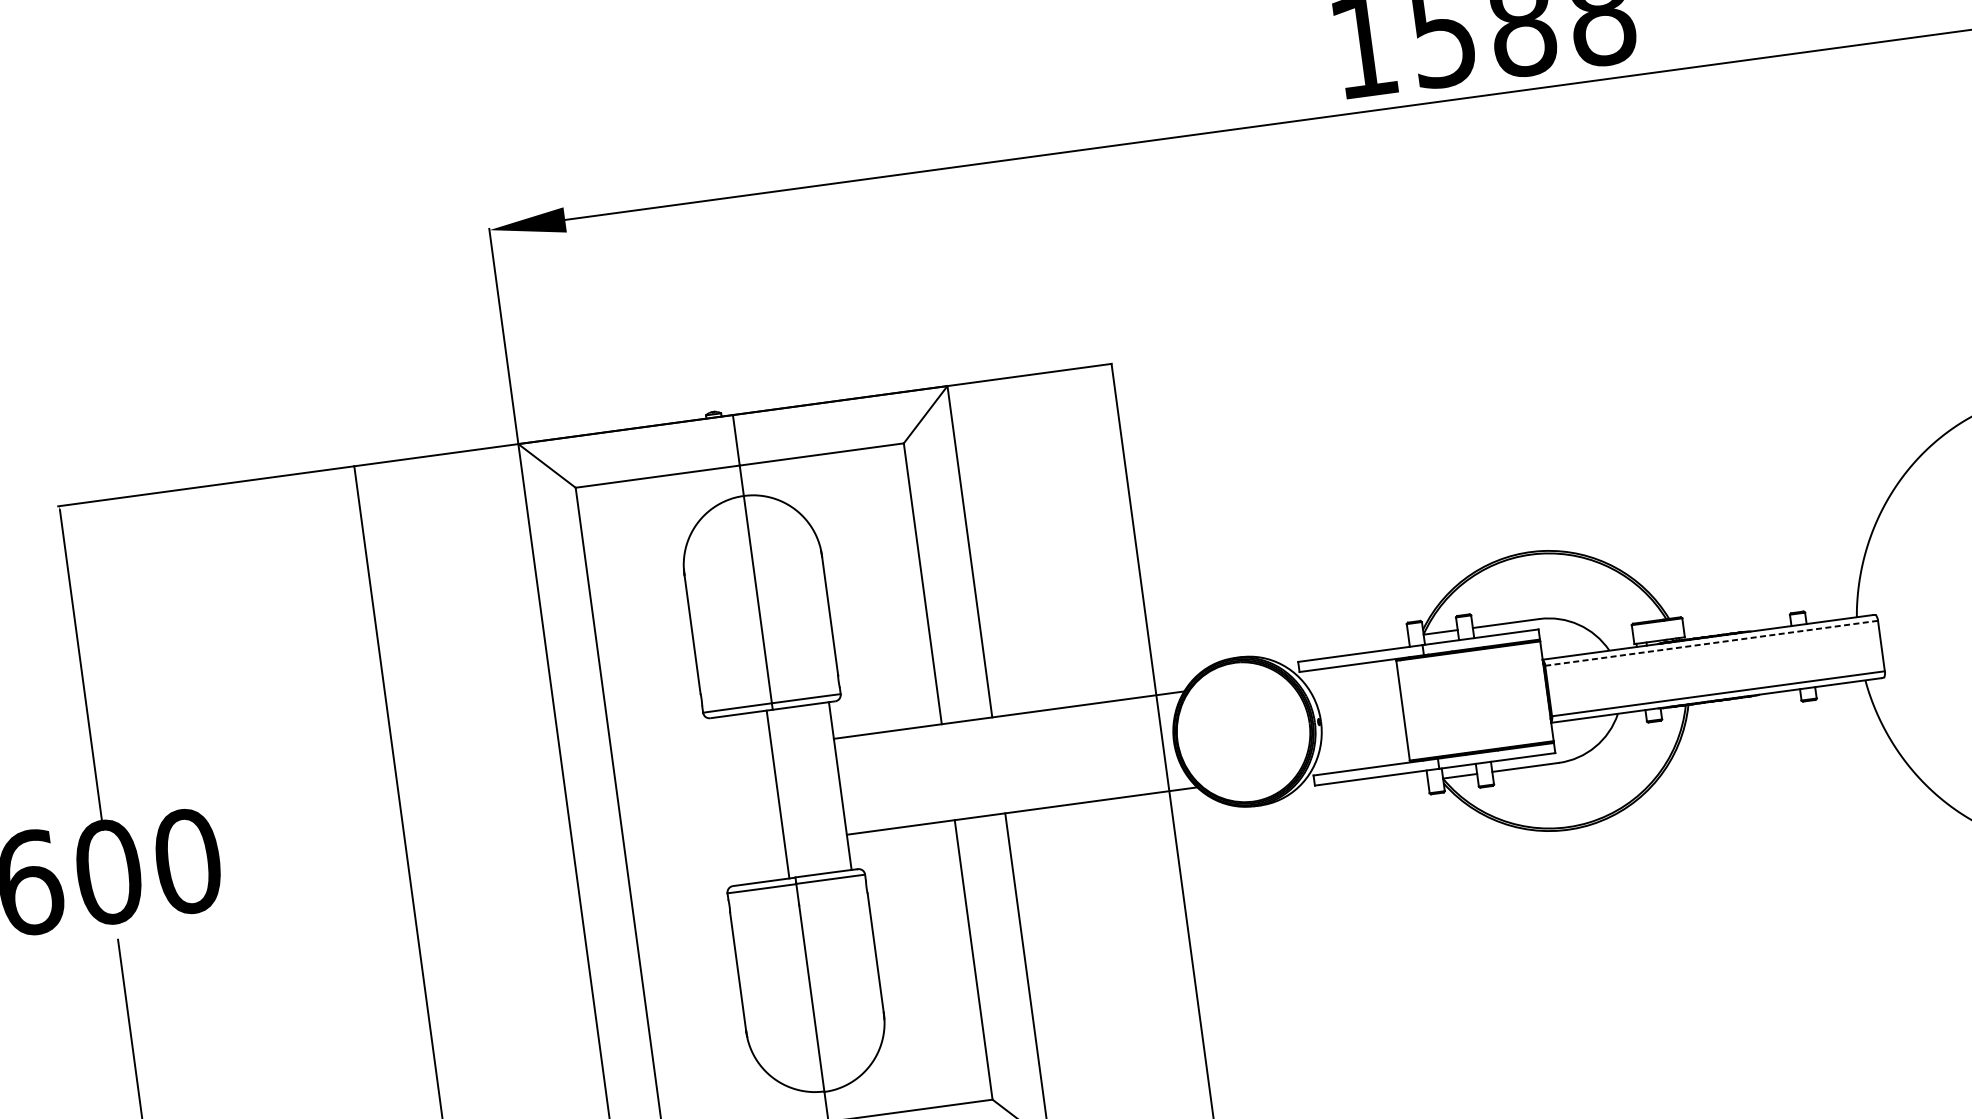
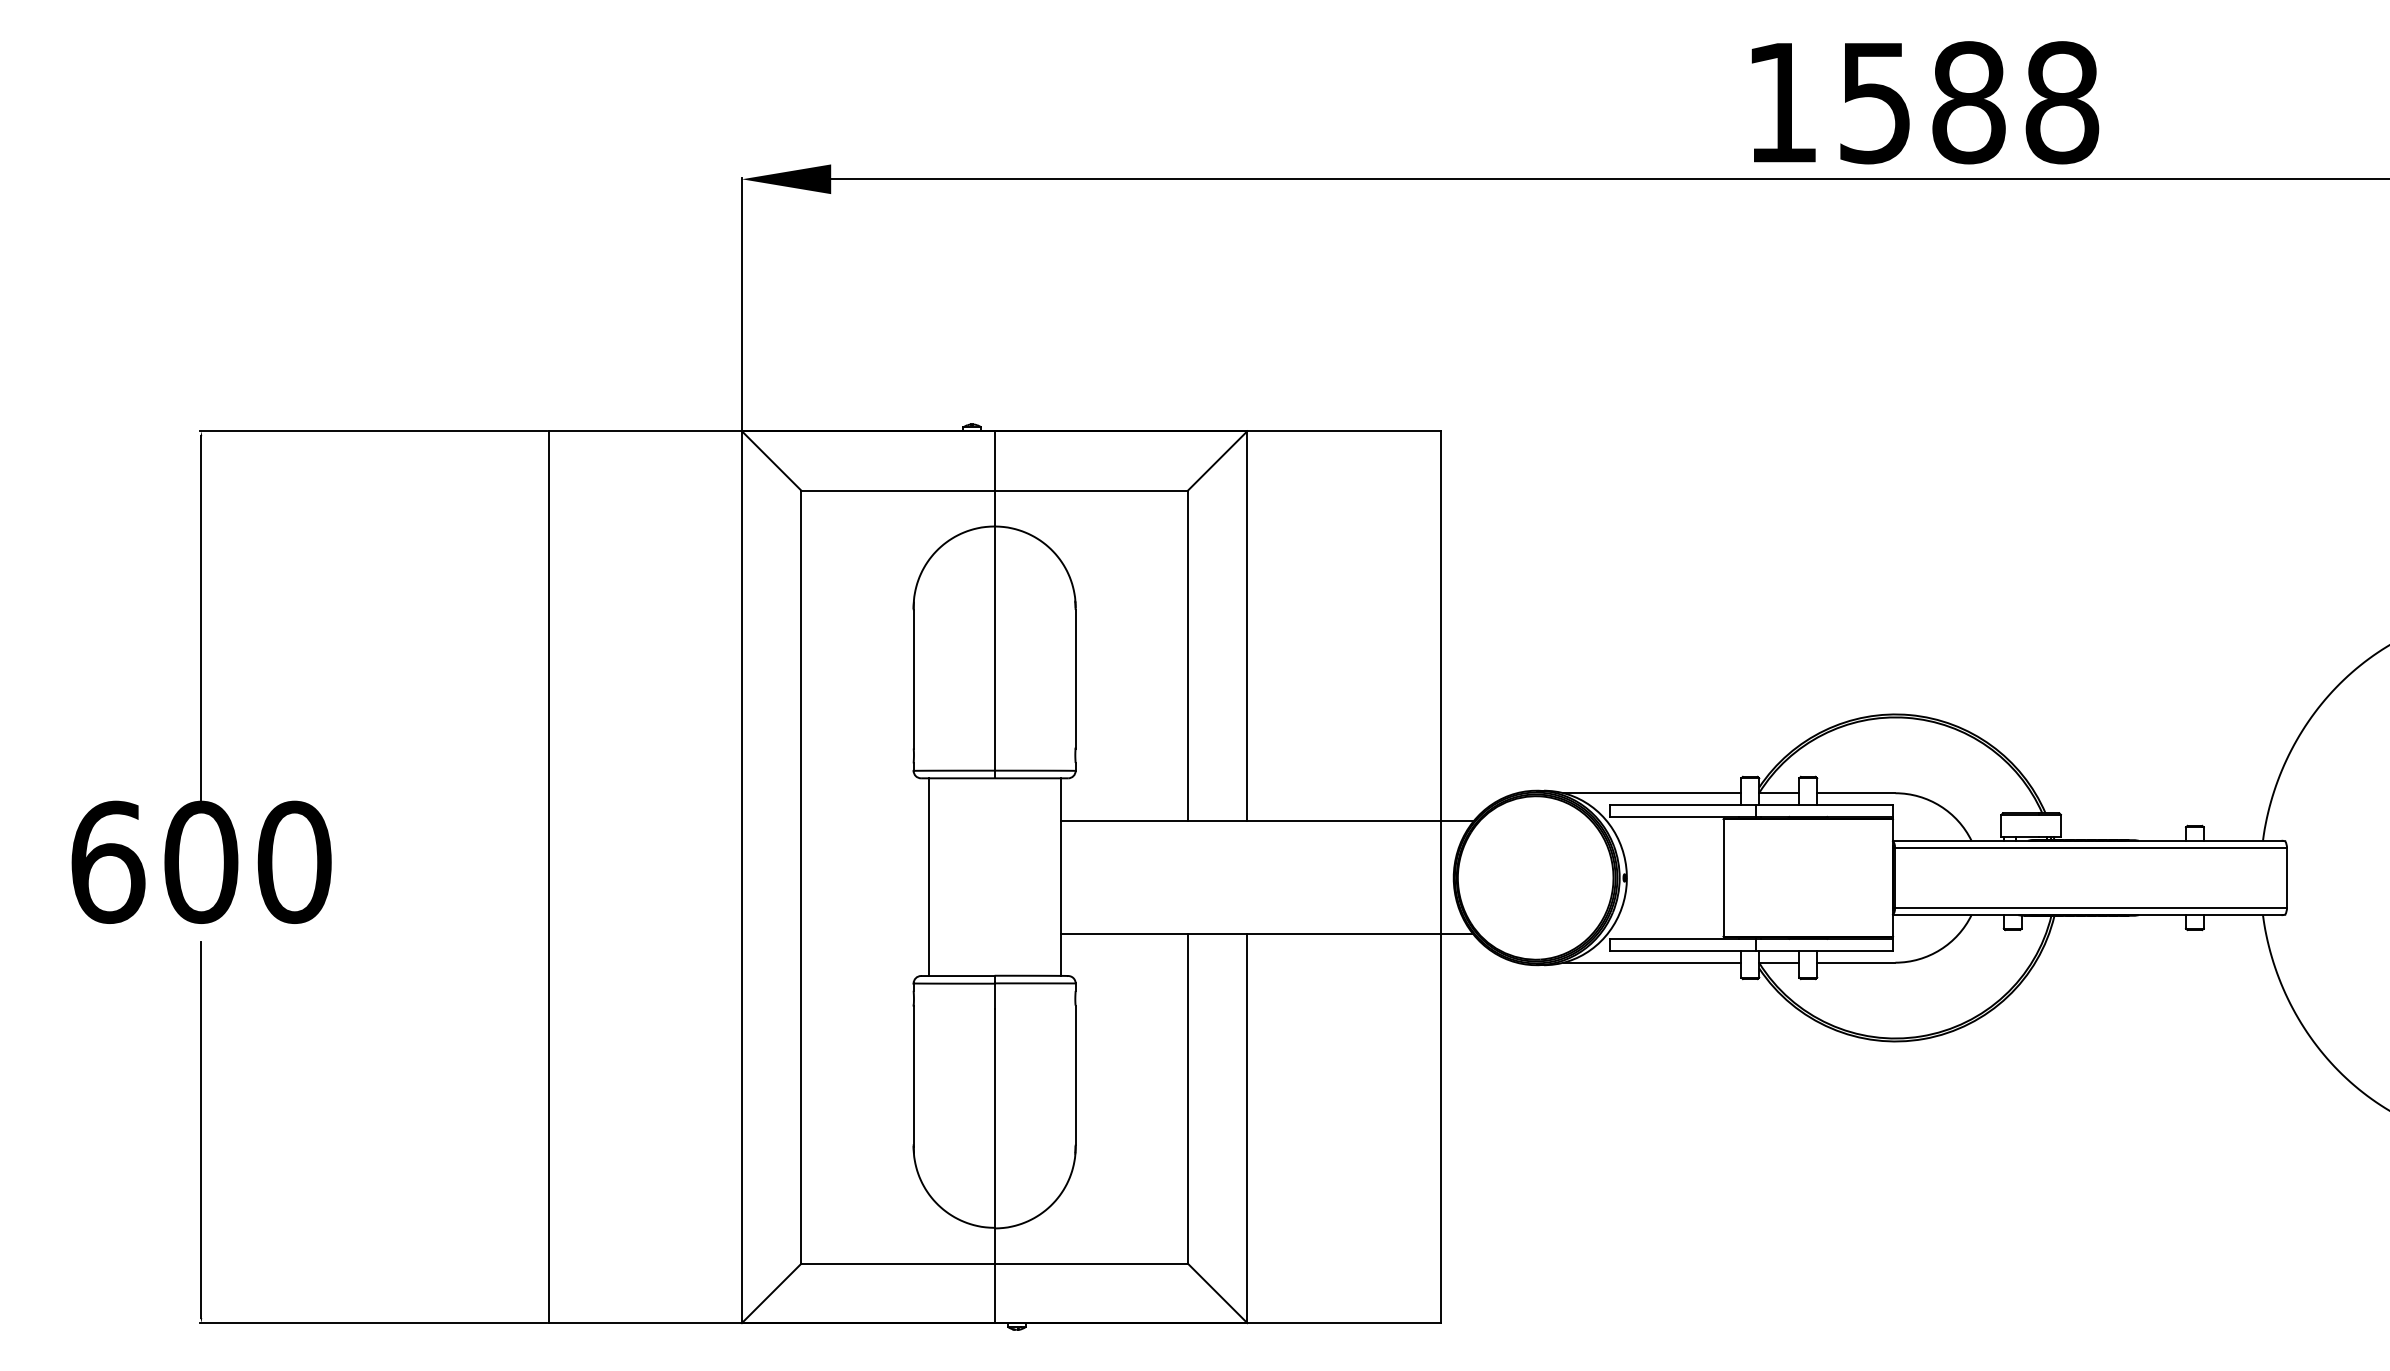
line: (1711, 643) -> (2090, 848), dashed -> solid
line: (1333, 647) -> (1652, 793), added
line: (1352, 790) -> (1652, 962), added
line: (778, 794) -> (928, 877), moved

